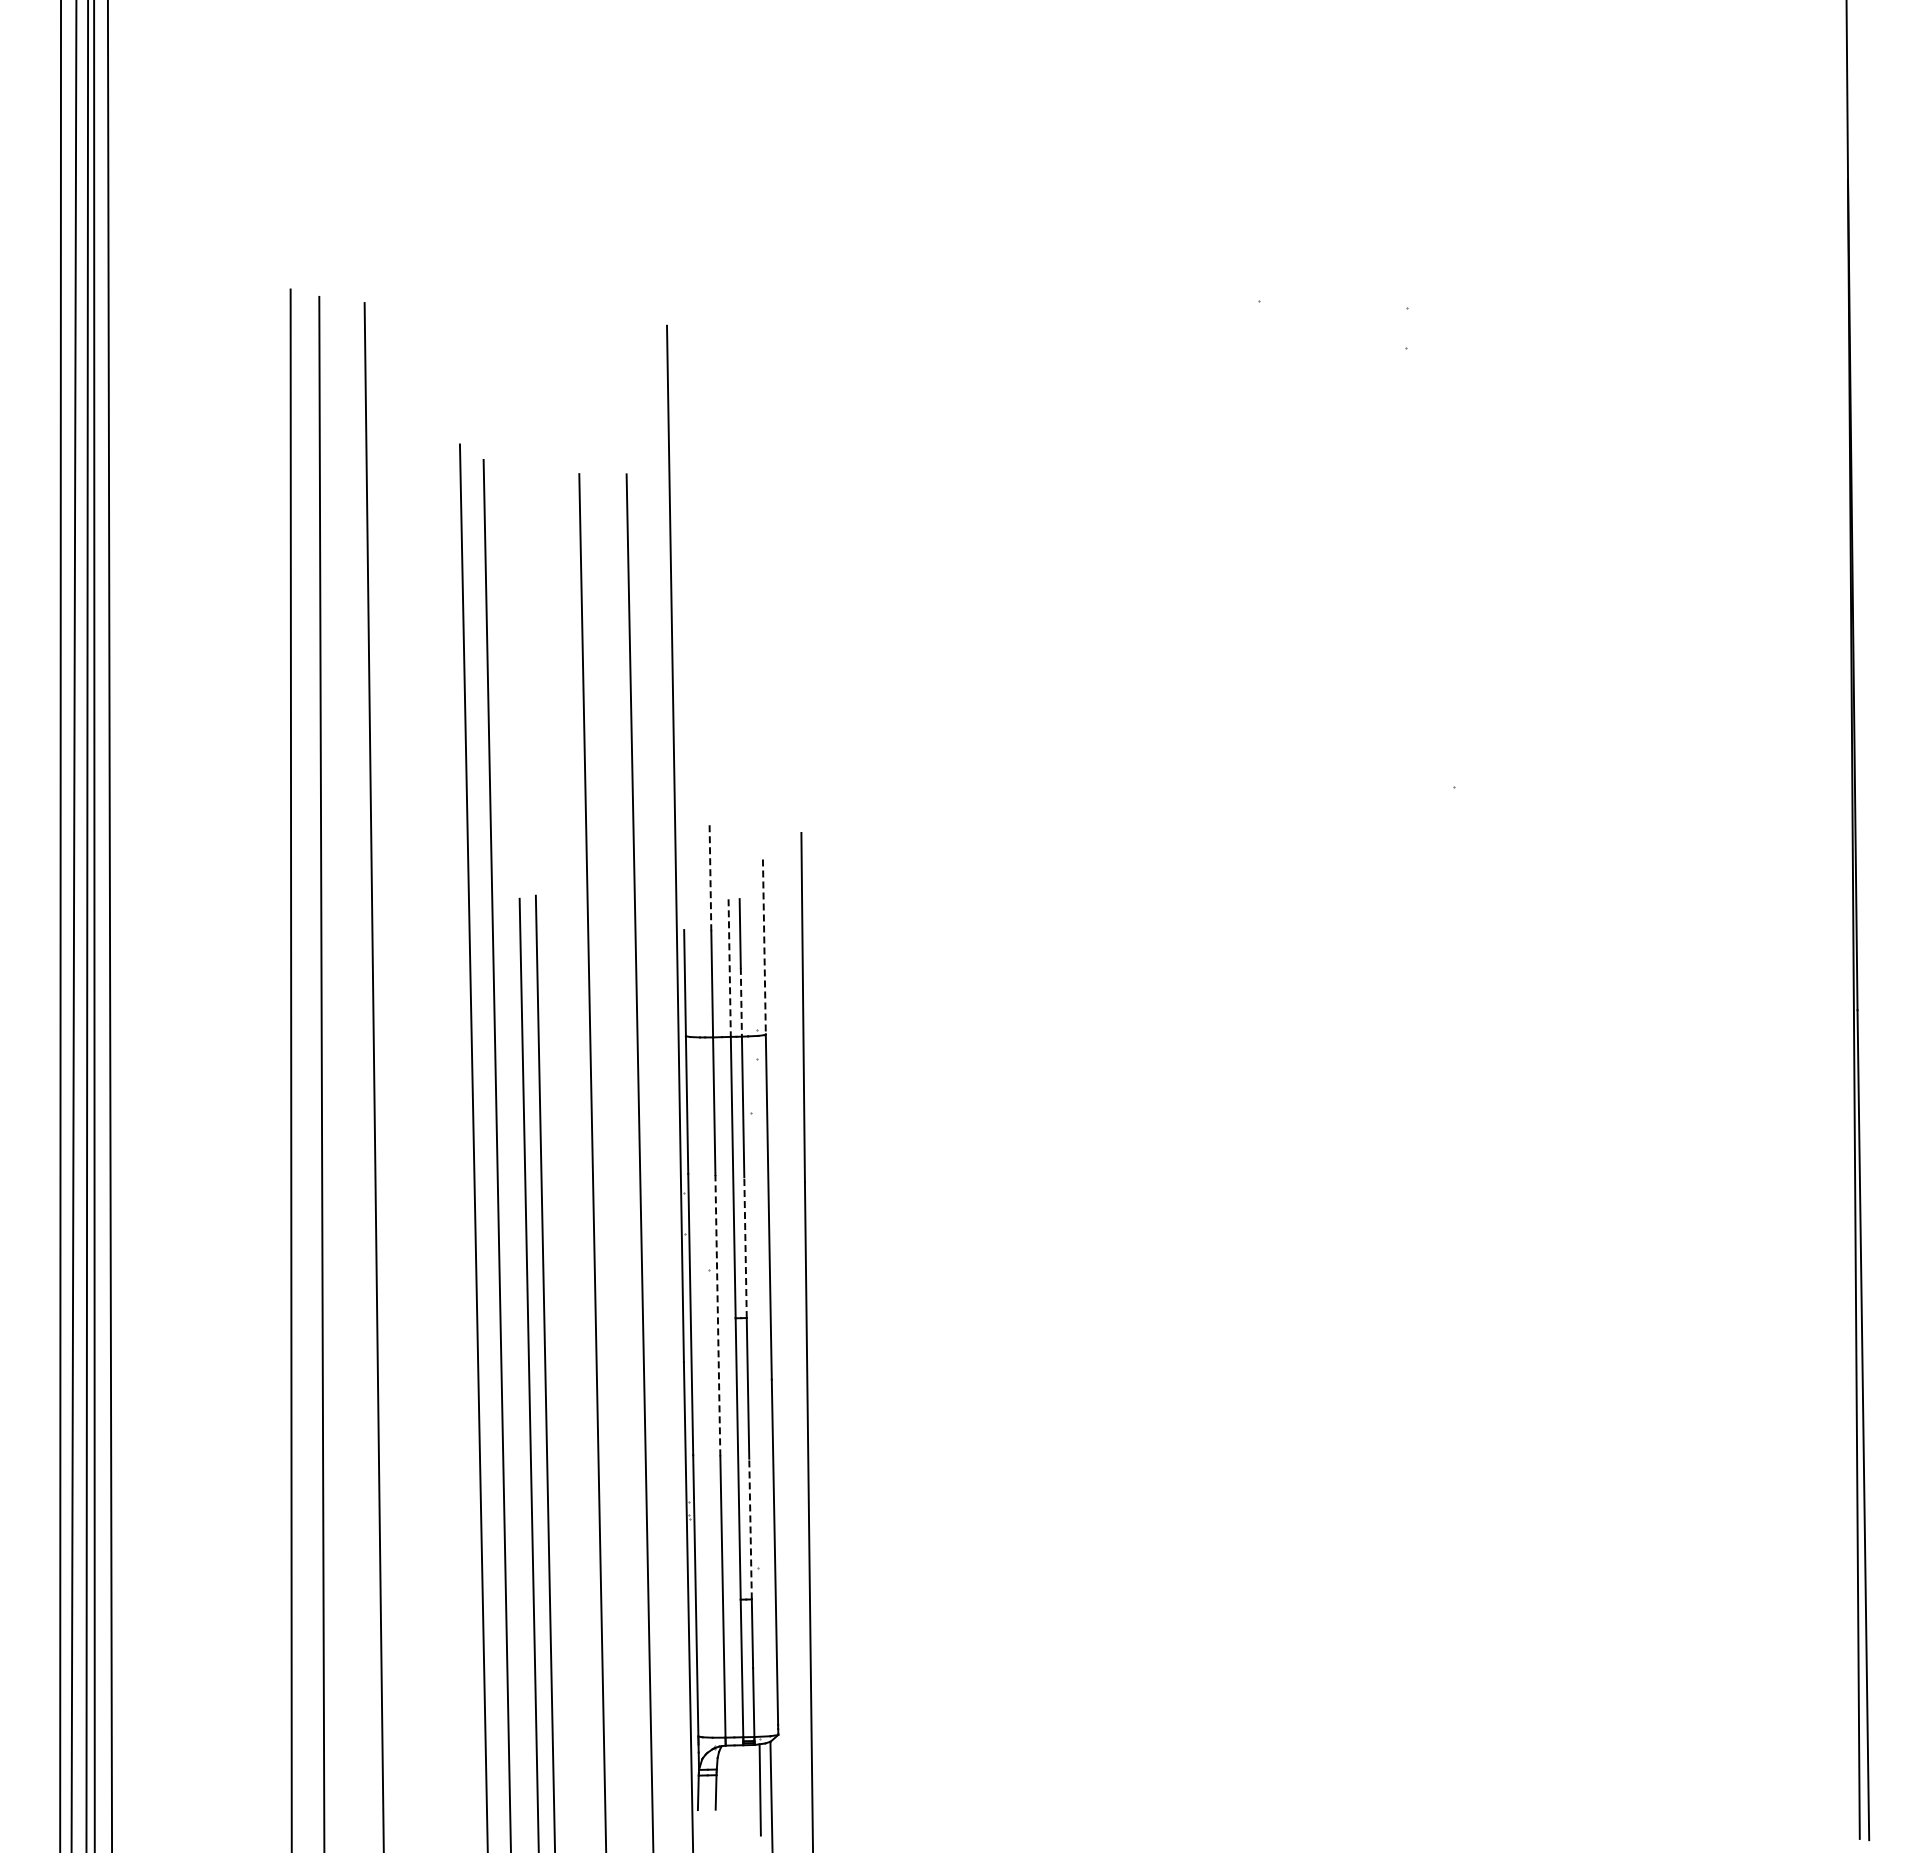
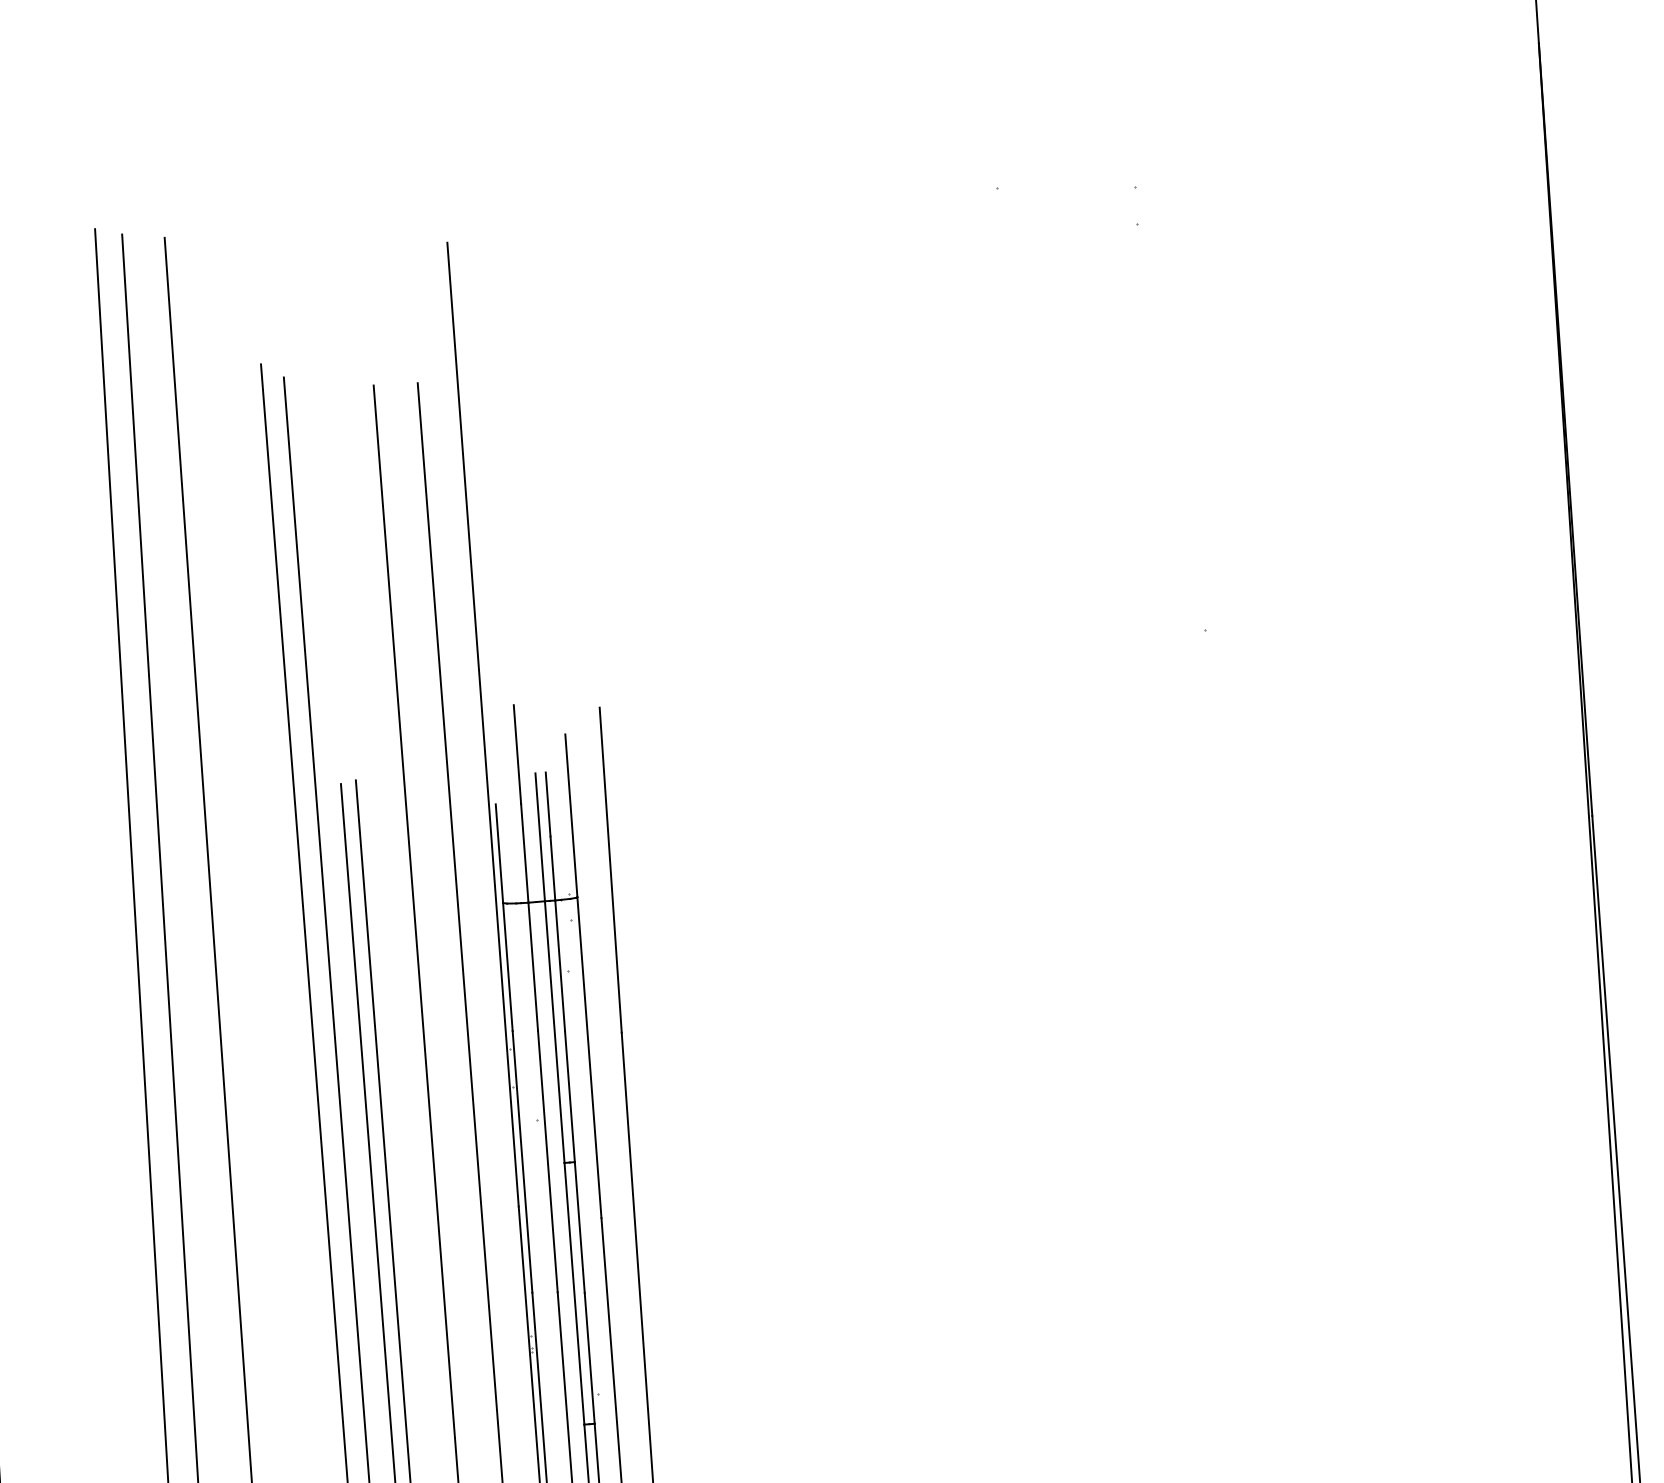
line: (710, 877) -> (517, 753), dashed -> solid
line: (764, 947) -> (571, 816), dashed -> solid
line: (729, 968) -> (540, 837), dashed -> solid
line: (741, 1002) -> (553, 868), dashed -> solid
line: (745, 1247) -> (569, 1096), dashed -> solid
line: (717, 1315) -> (547, 1161), dashed -> solid
line: (750, 1528) -> (589, 1357), dashed -> solid

